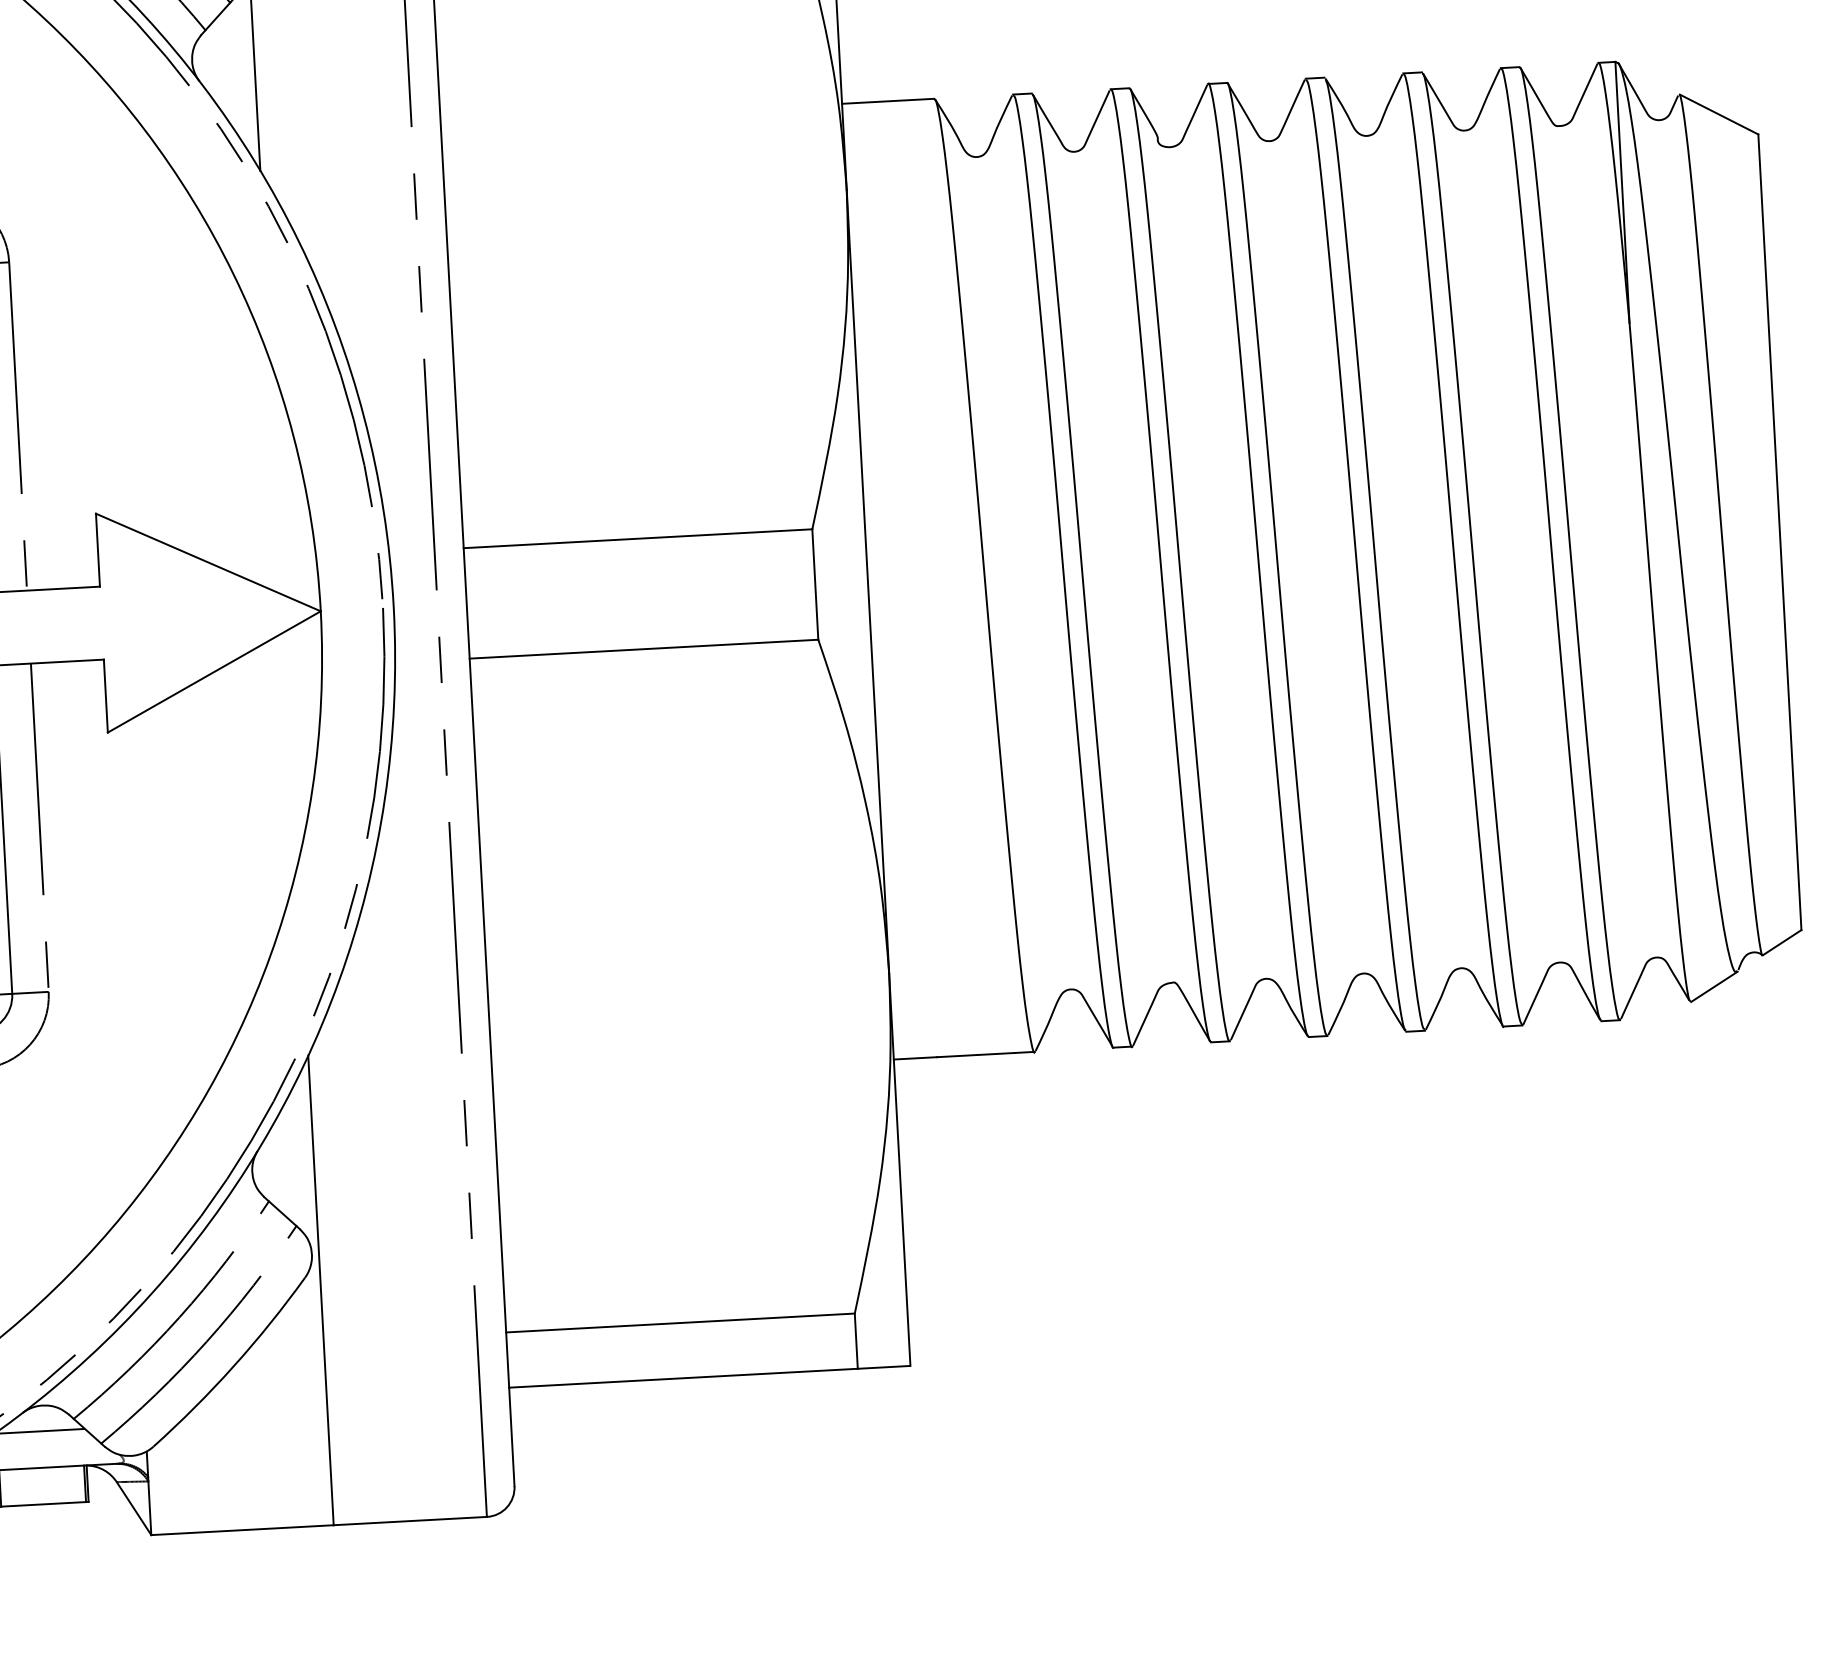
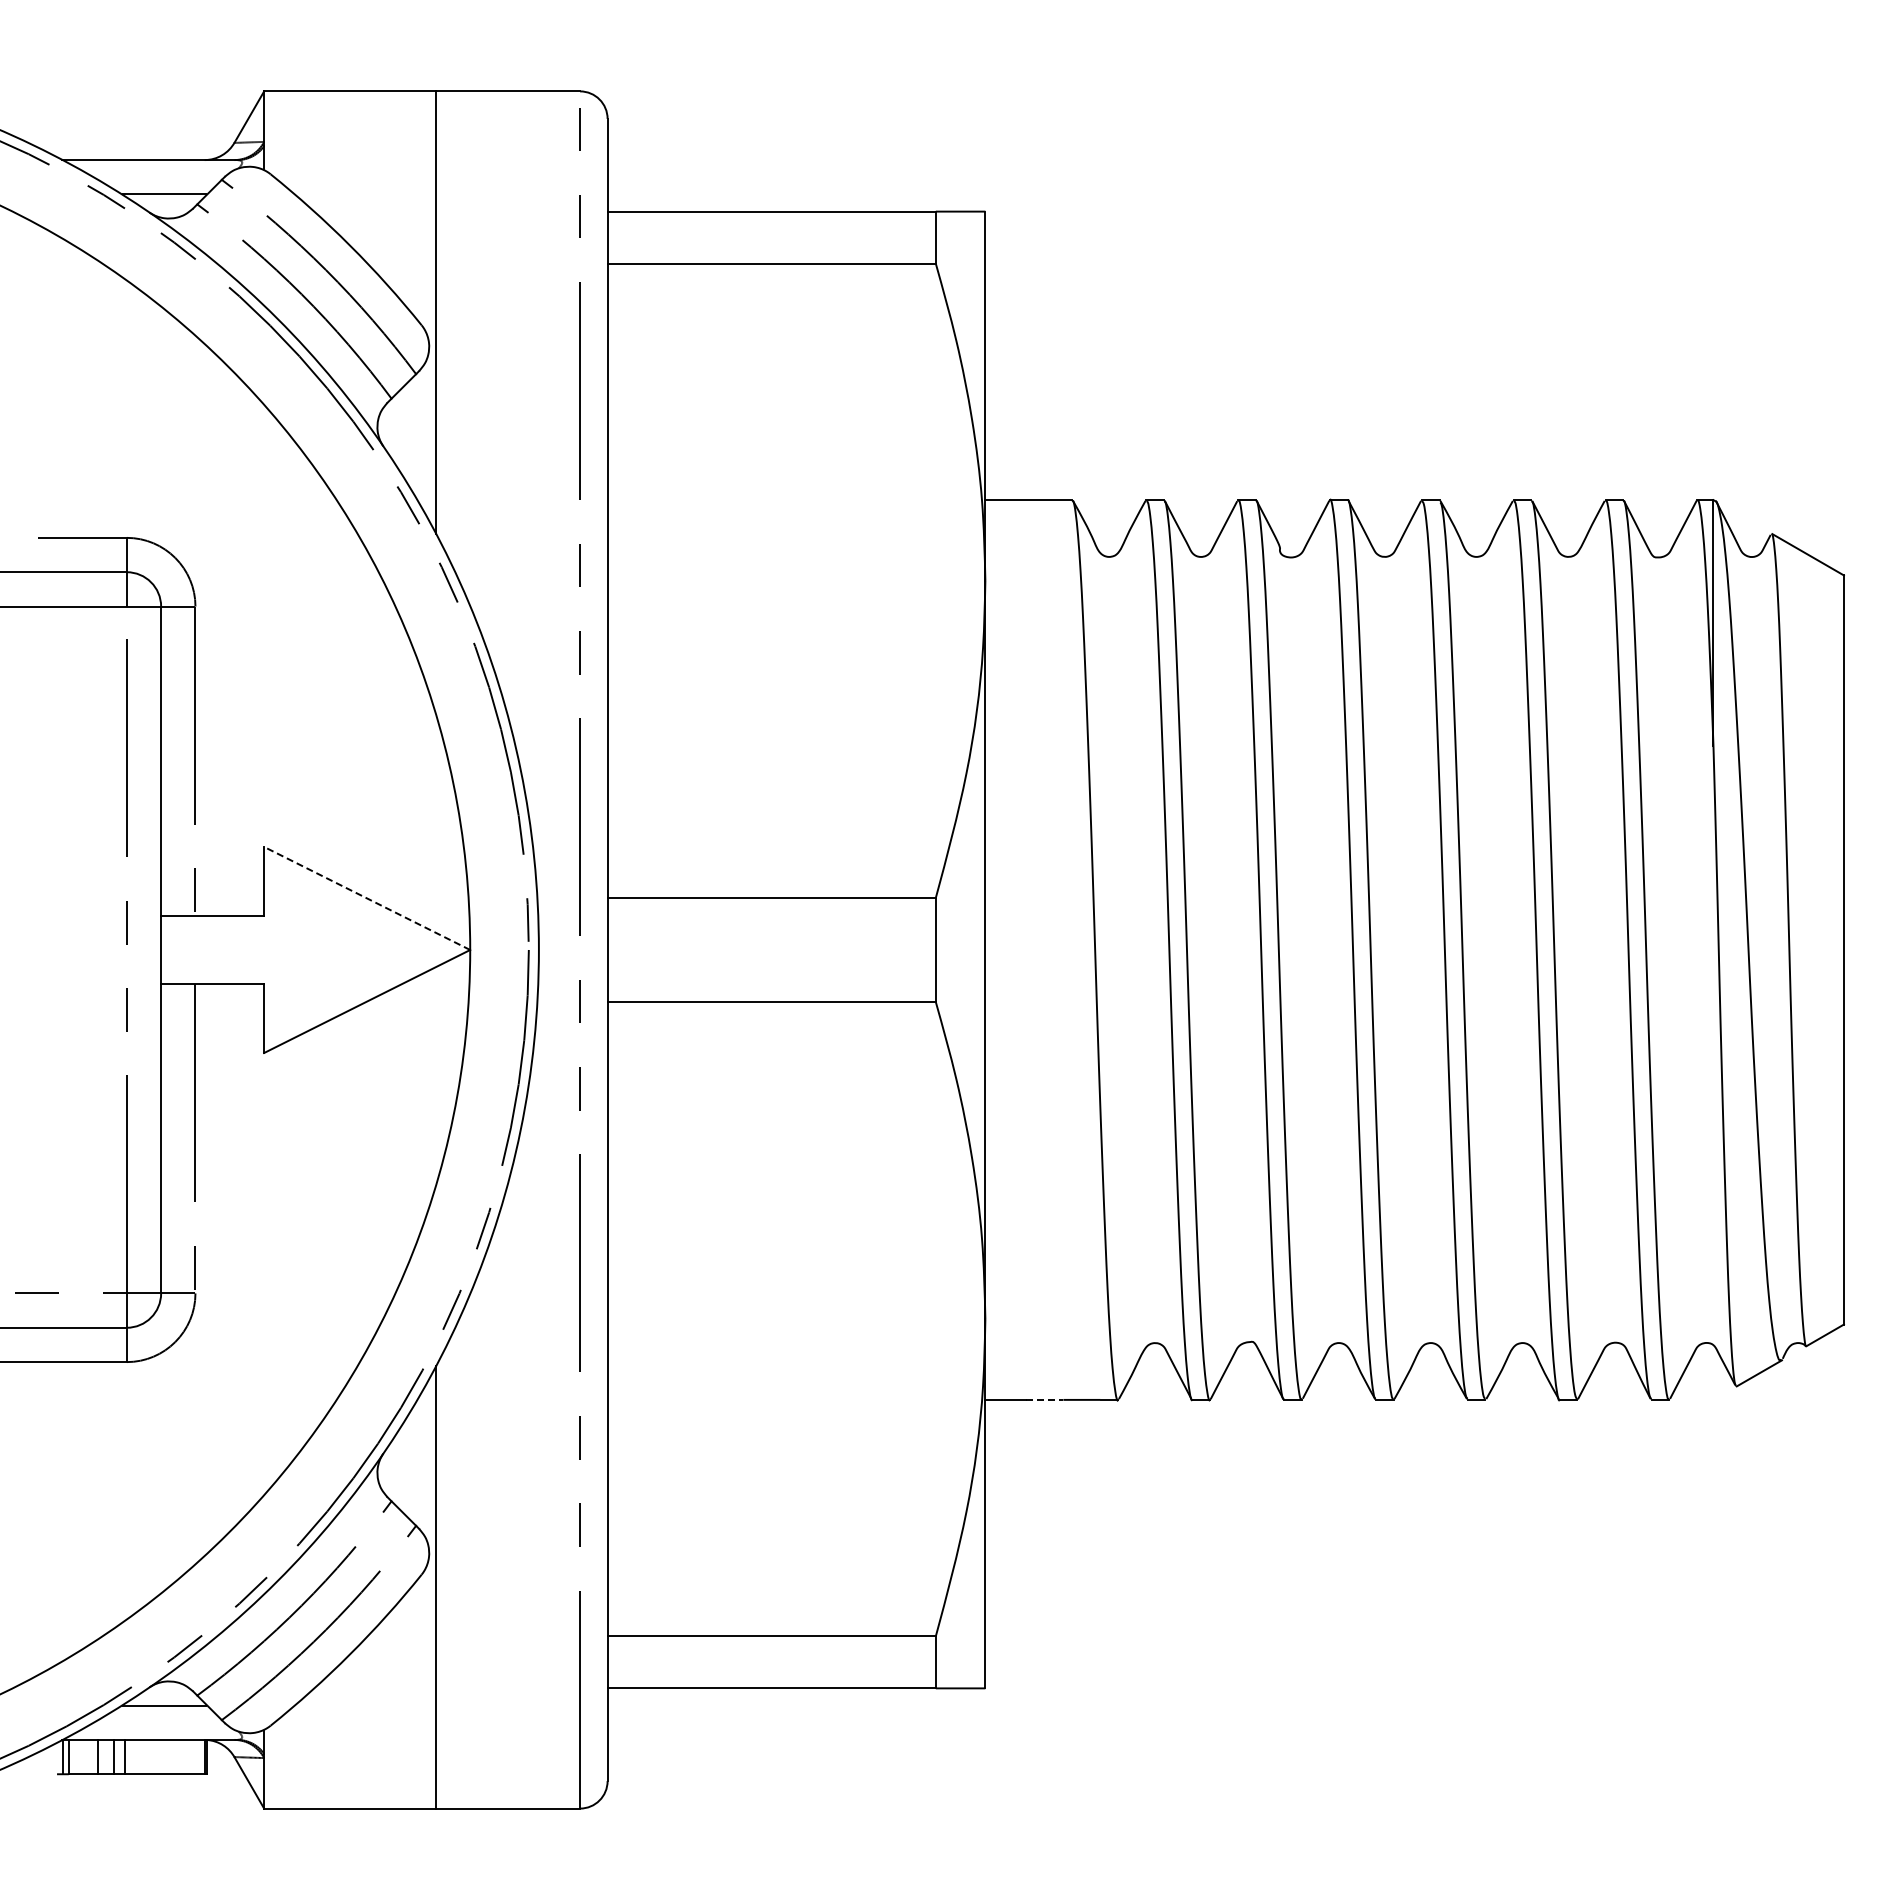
line: (207, 562) -> (366, 898), solid -> dashed
line: (956, 1055) -> (1044, 1399), solid -> dashed

